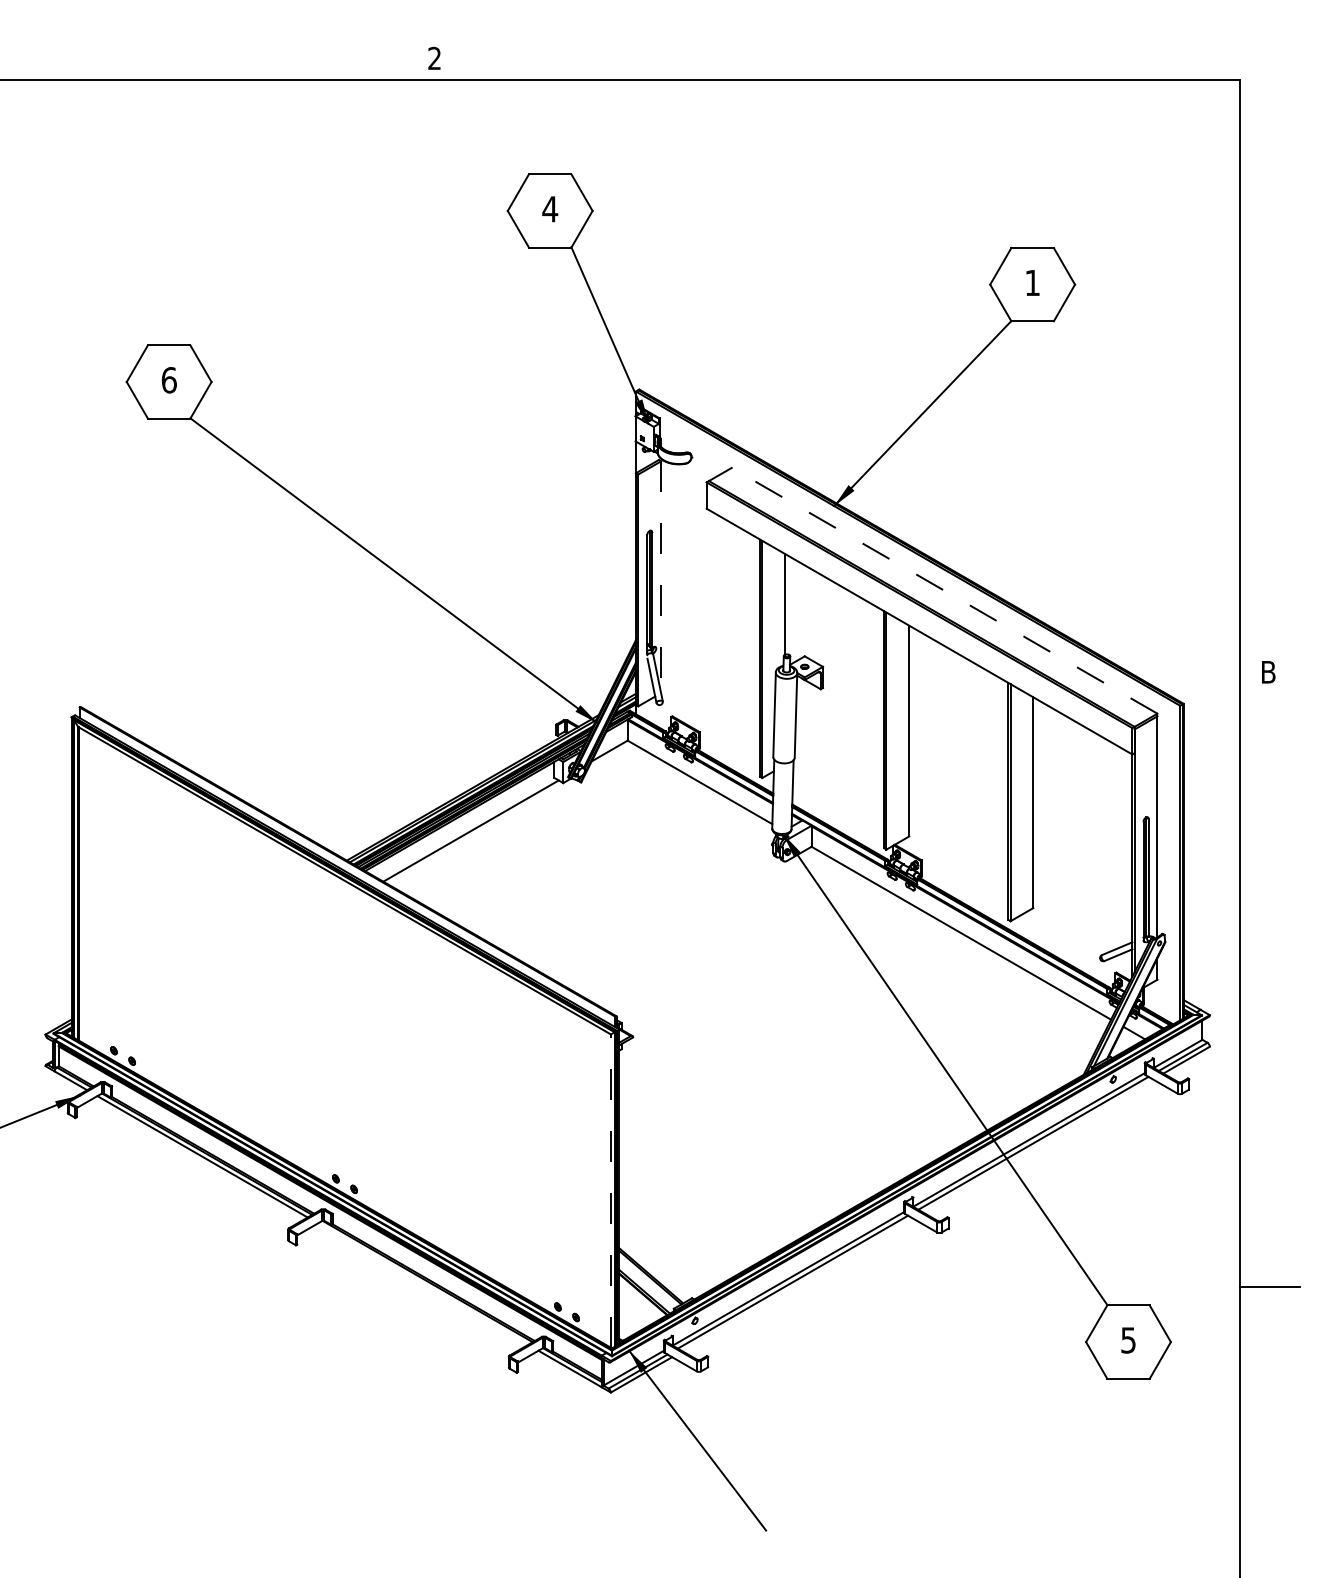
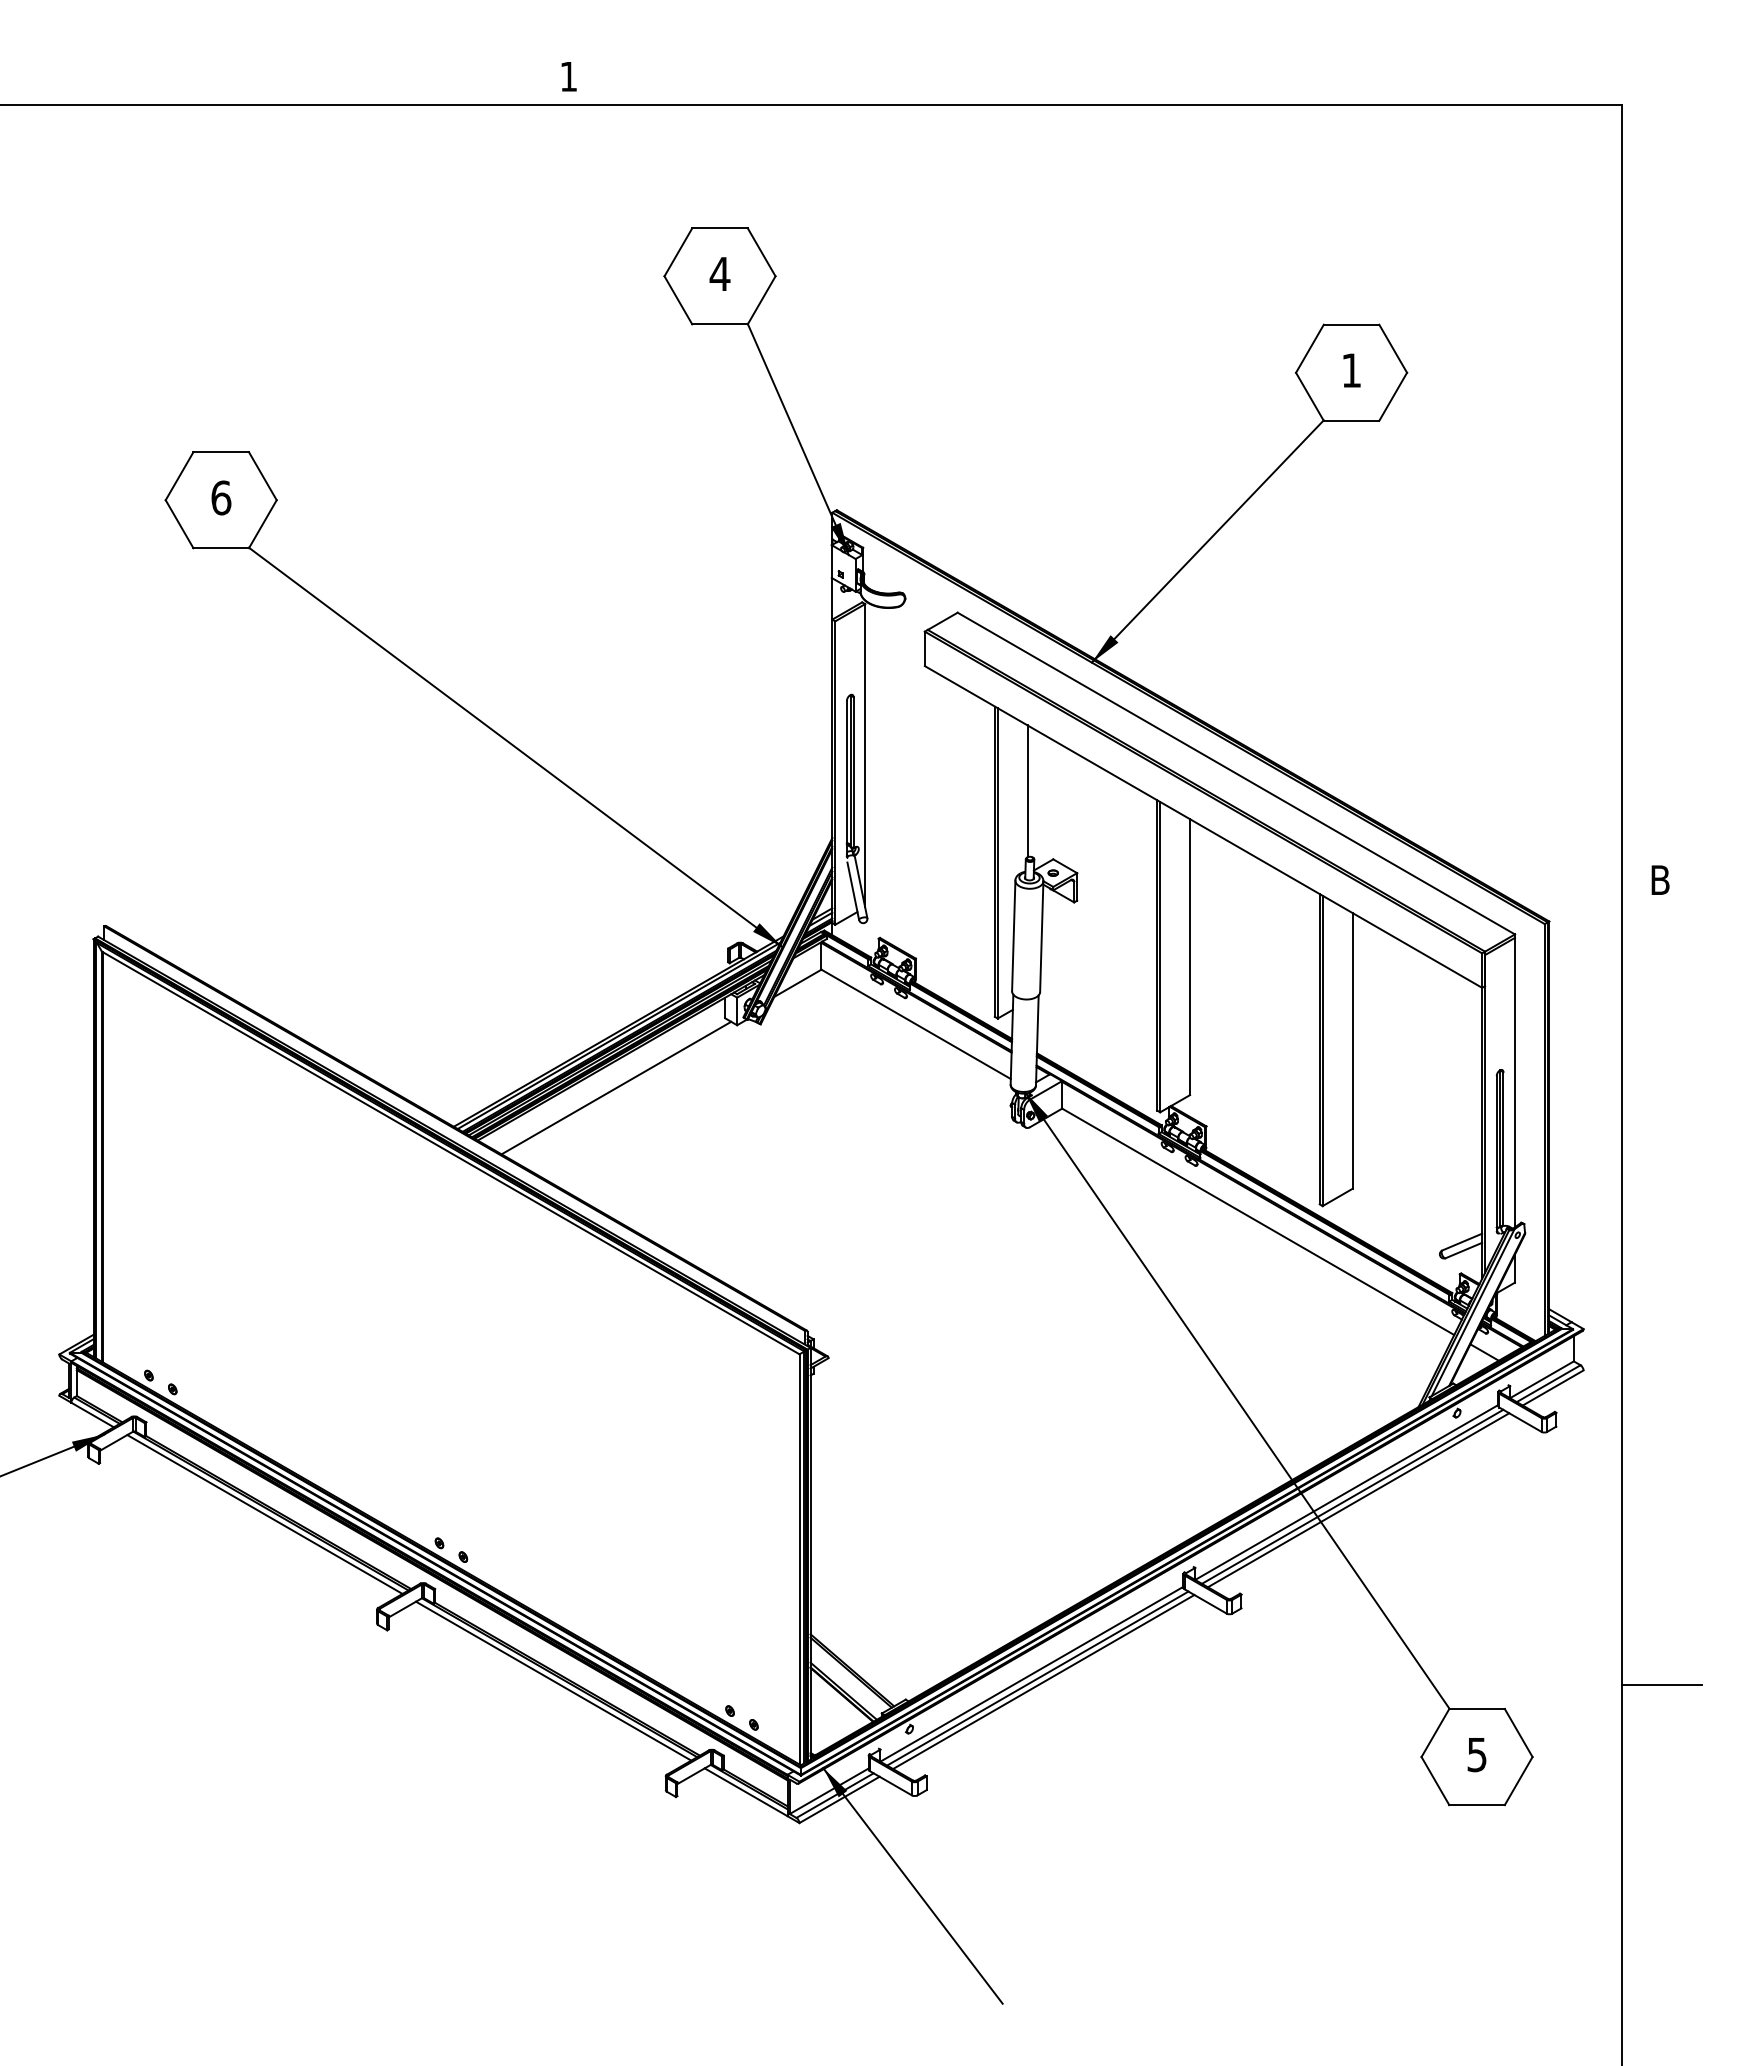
text: (434, 58) -> (568, 76), 2 -> 1
line: (661, 577) -> (865, 755), dashed -> solid
line: (944, 590) -> (1236, 773), dashed -> solid
line: (1037, 1146) -> (1358, 1500), added
line: (610, 1190) -> (799, 1558), dashed -> solid
line: (422, 1283) -> (553, 1680), added
line: (797, 1285) -> (1043, 1682), added

